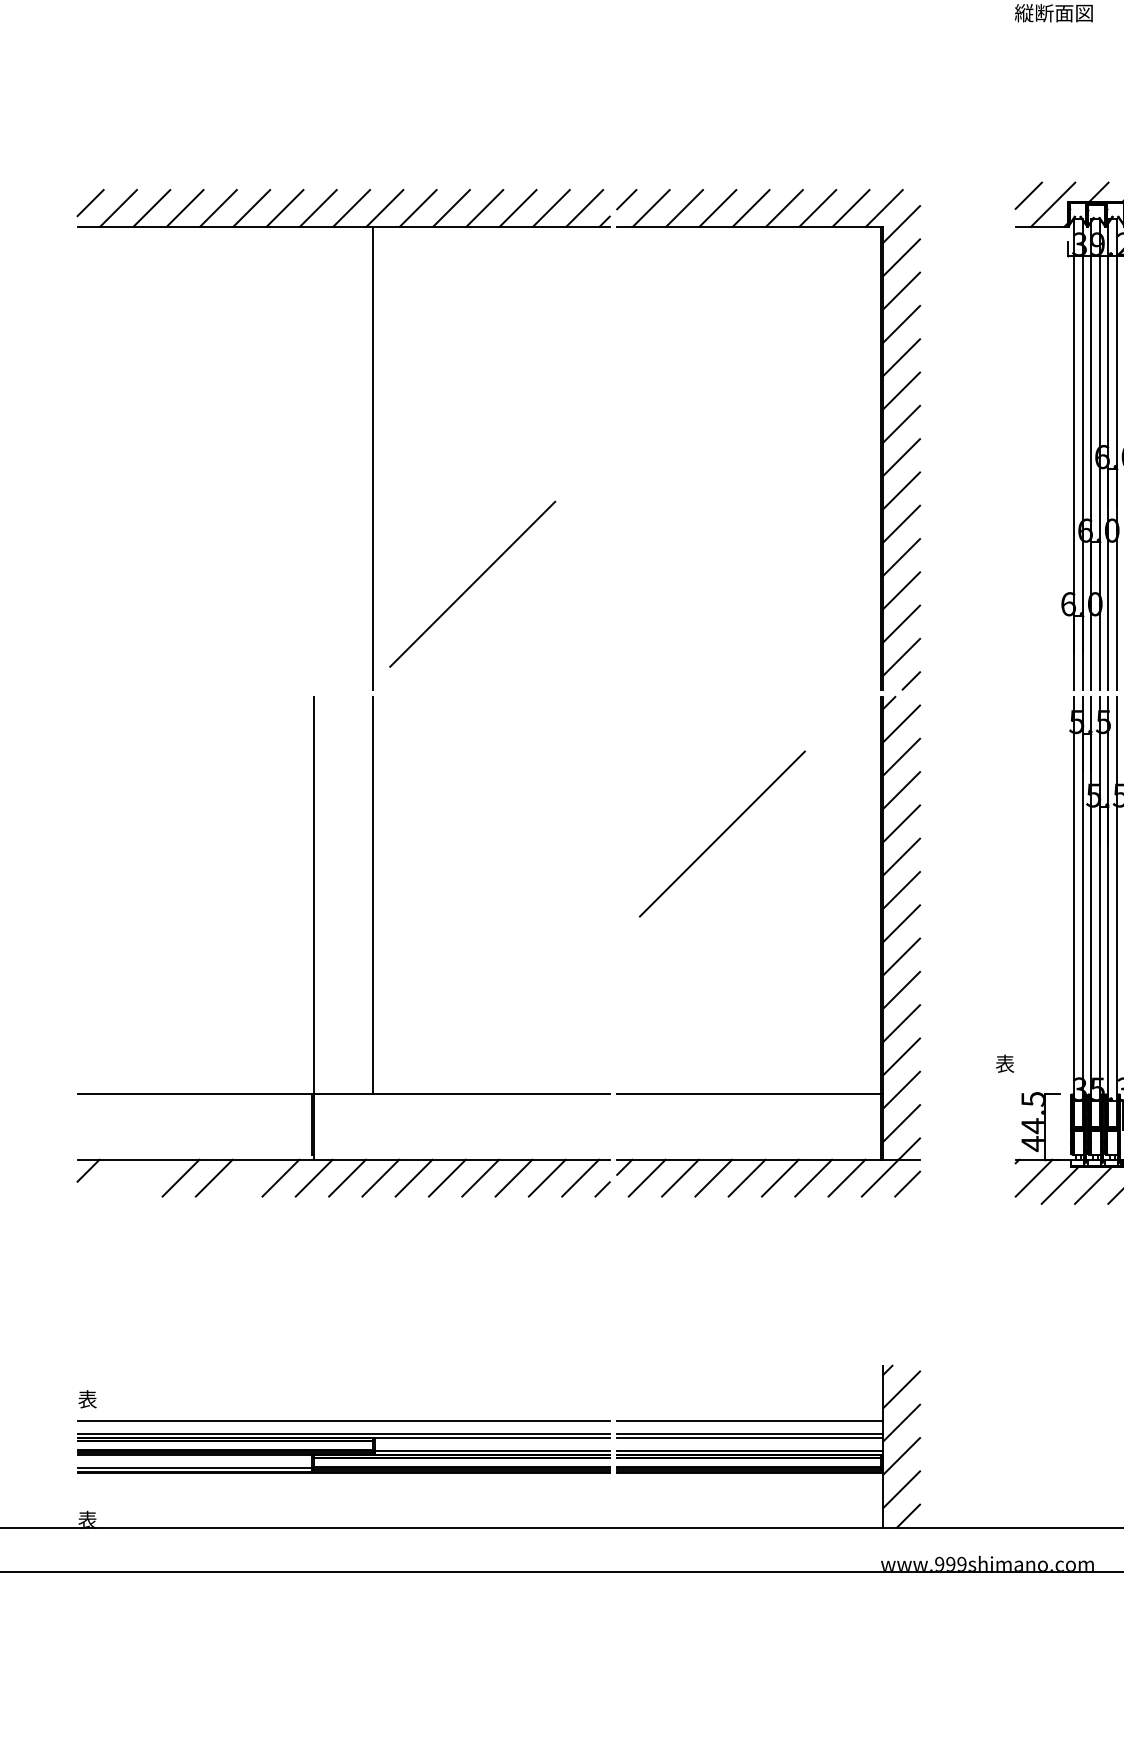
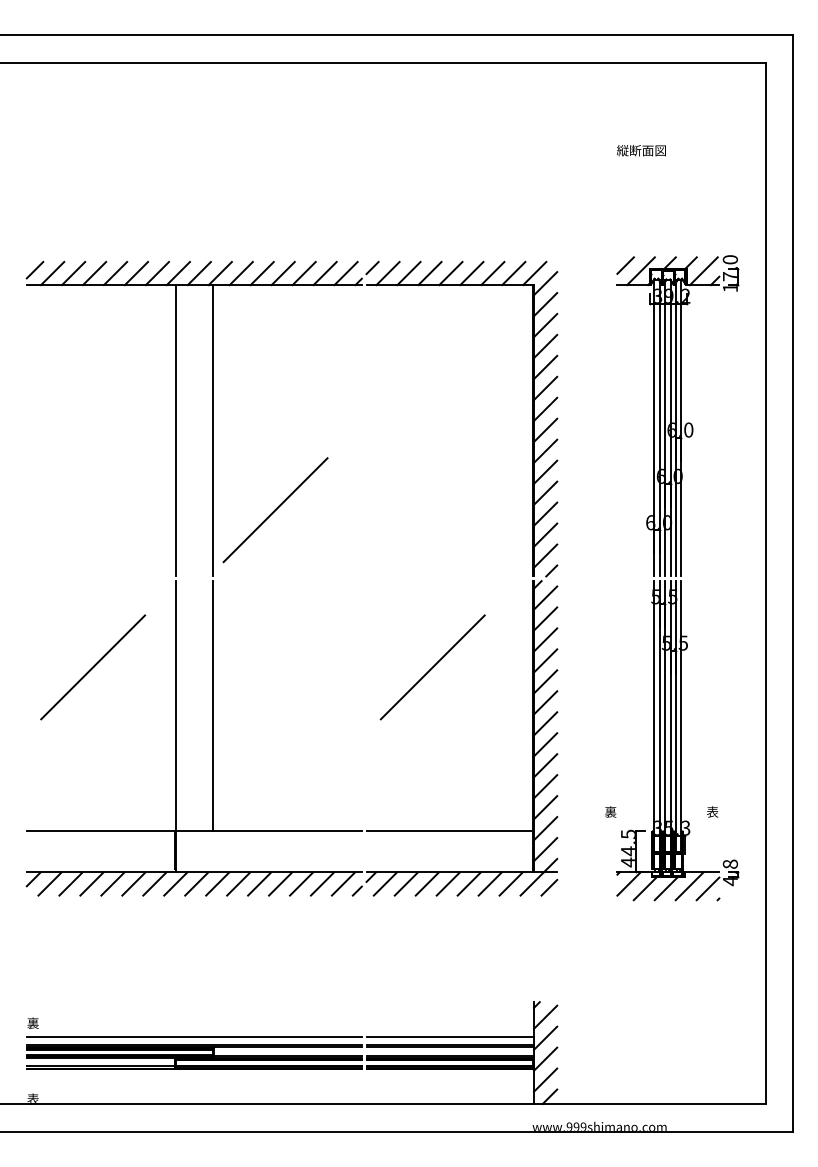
line: (313, 457) -> (175, 430), added
line: (183, 834) -> (93, 667), added
text: (1004, 1064) -> (610, 812), 表 -> 裏
line: (113, 1177) -> (49, 883), added
line: (146, 1177) -> (70, 883), added
line: (247, 1177) -> (133, 883), added
text: (86, 1399) -> (32, 1023), 表 -> 裏

